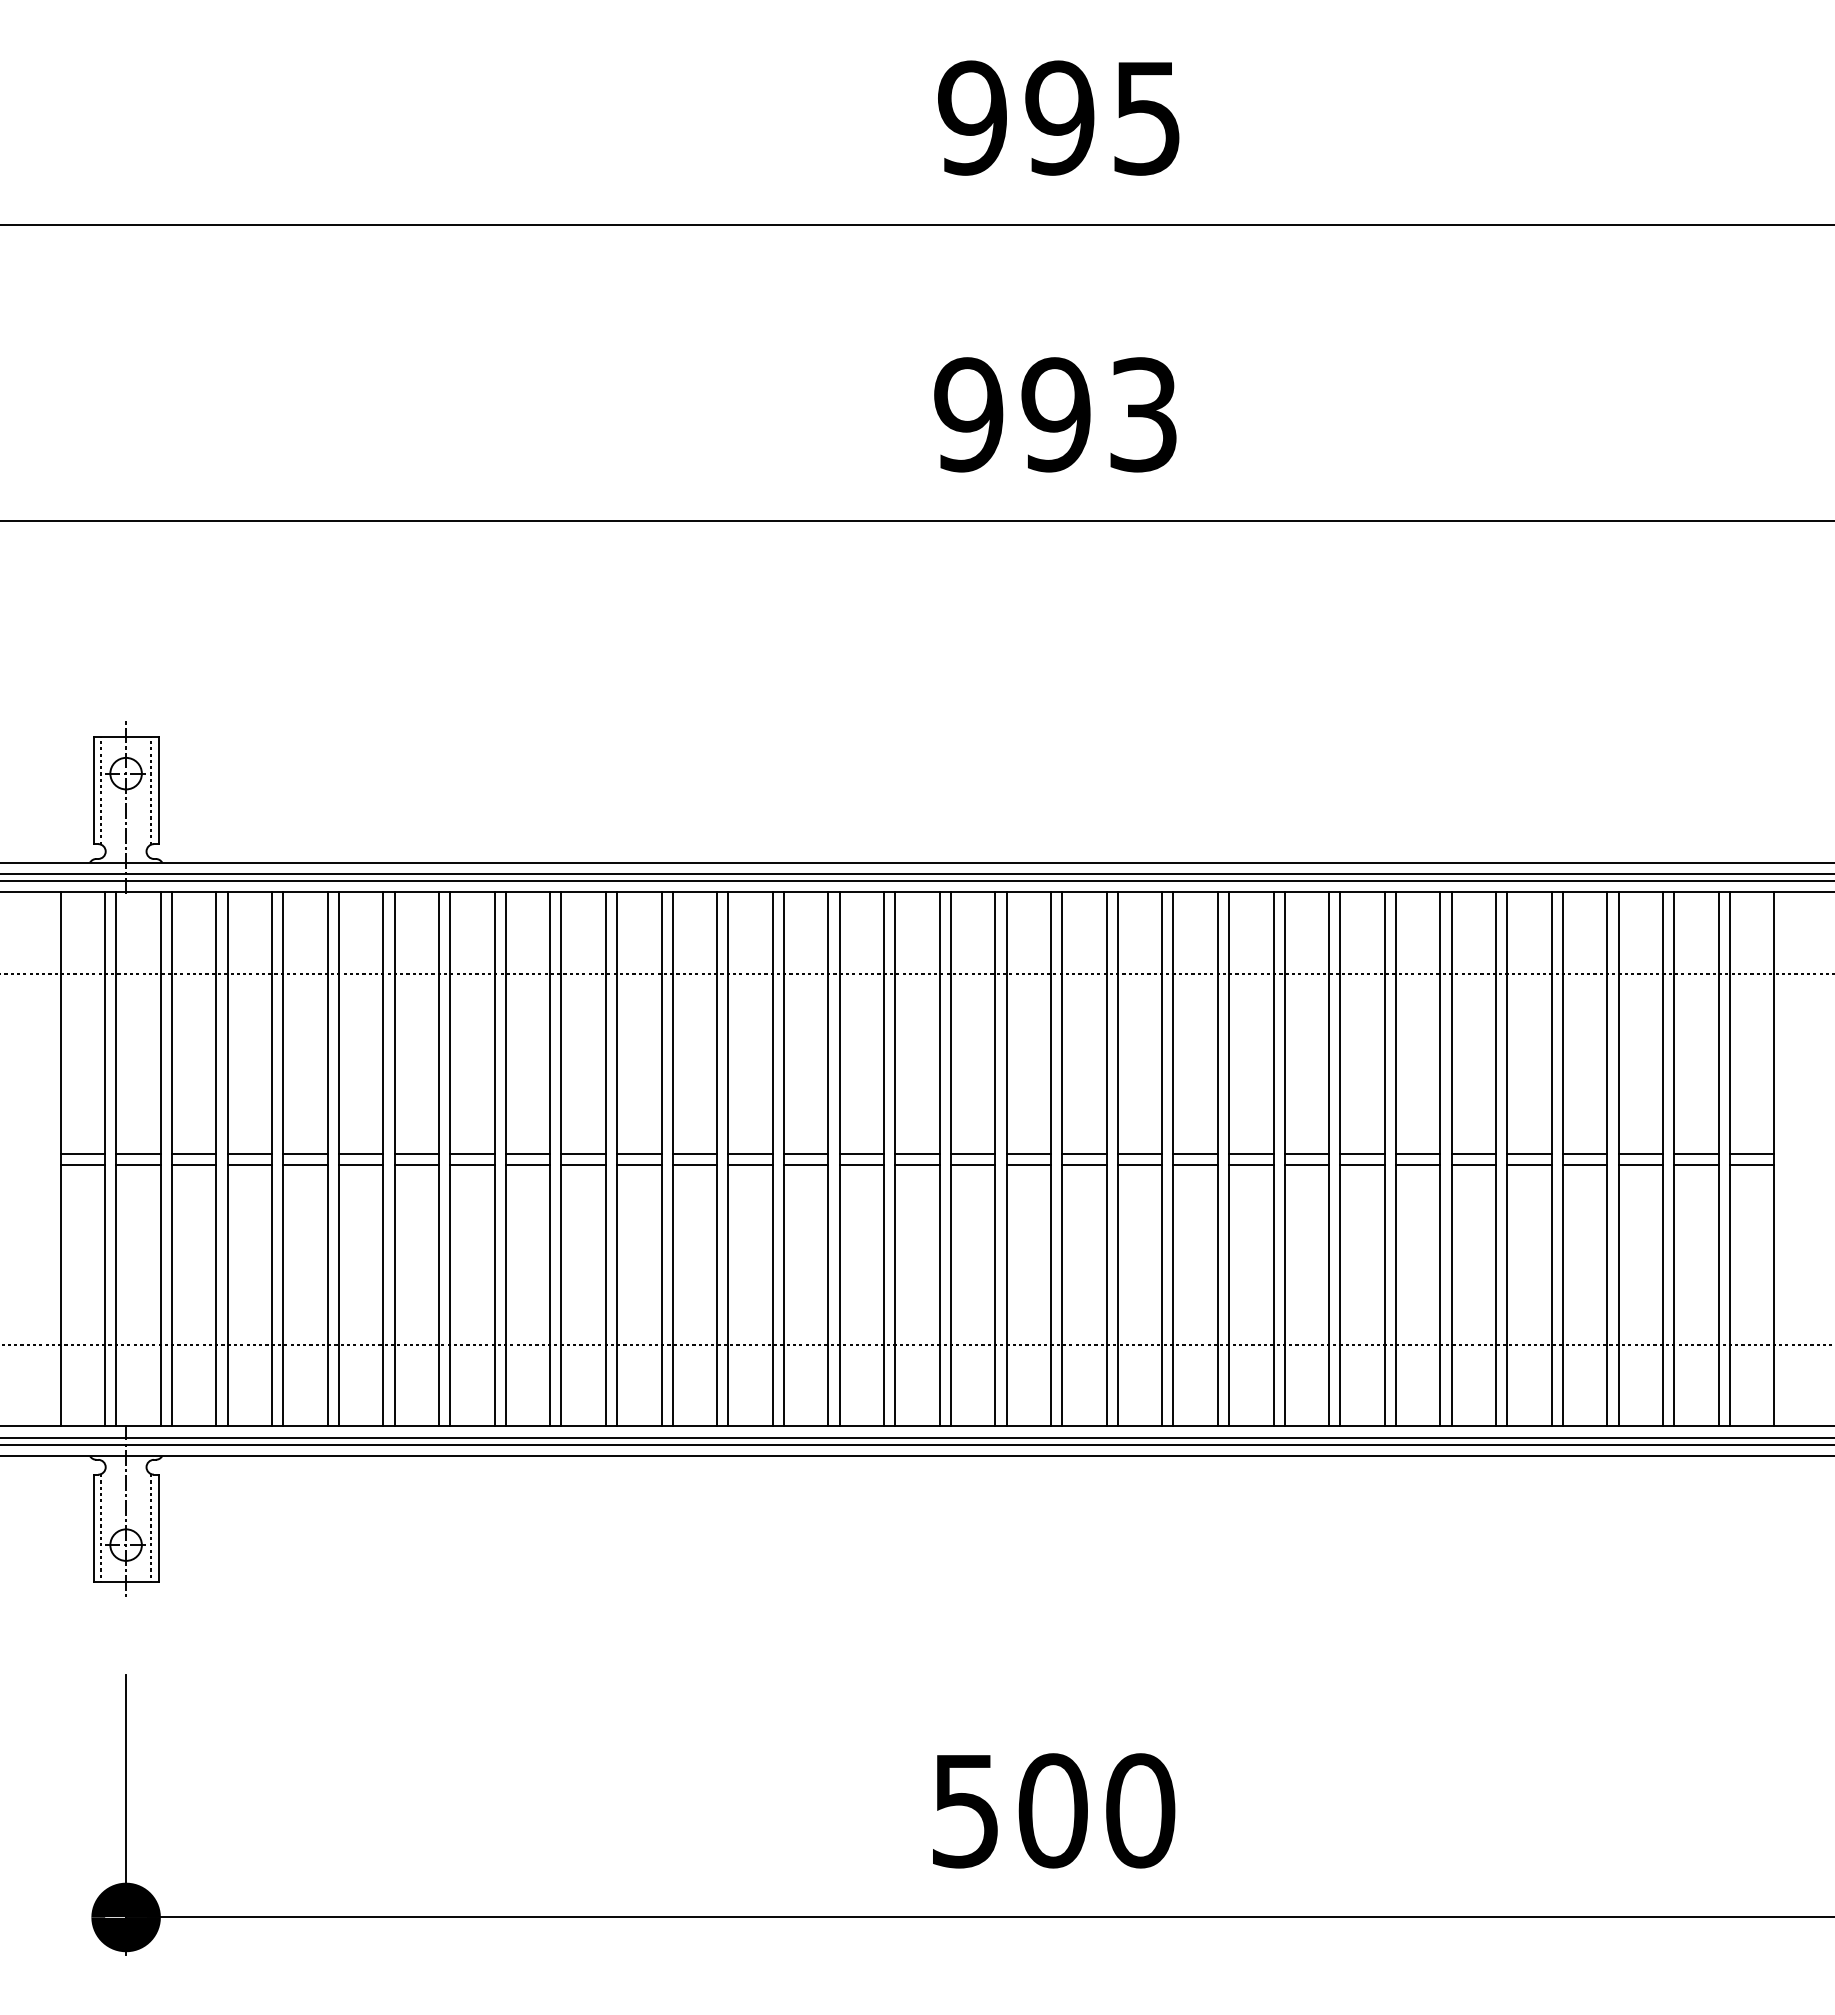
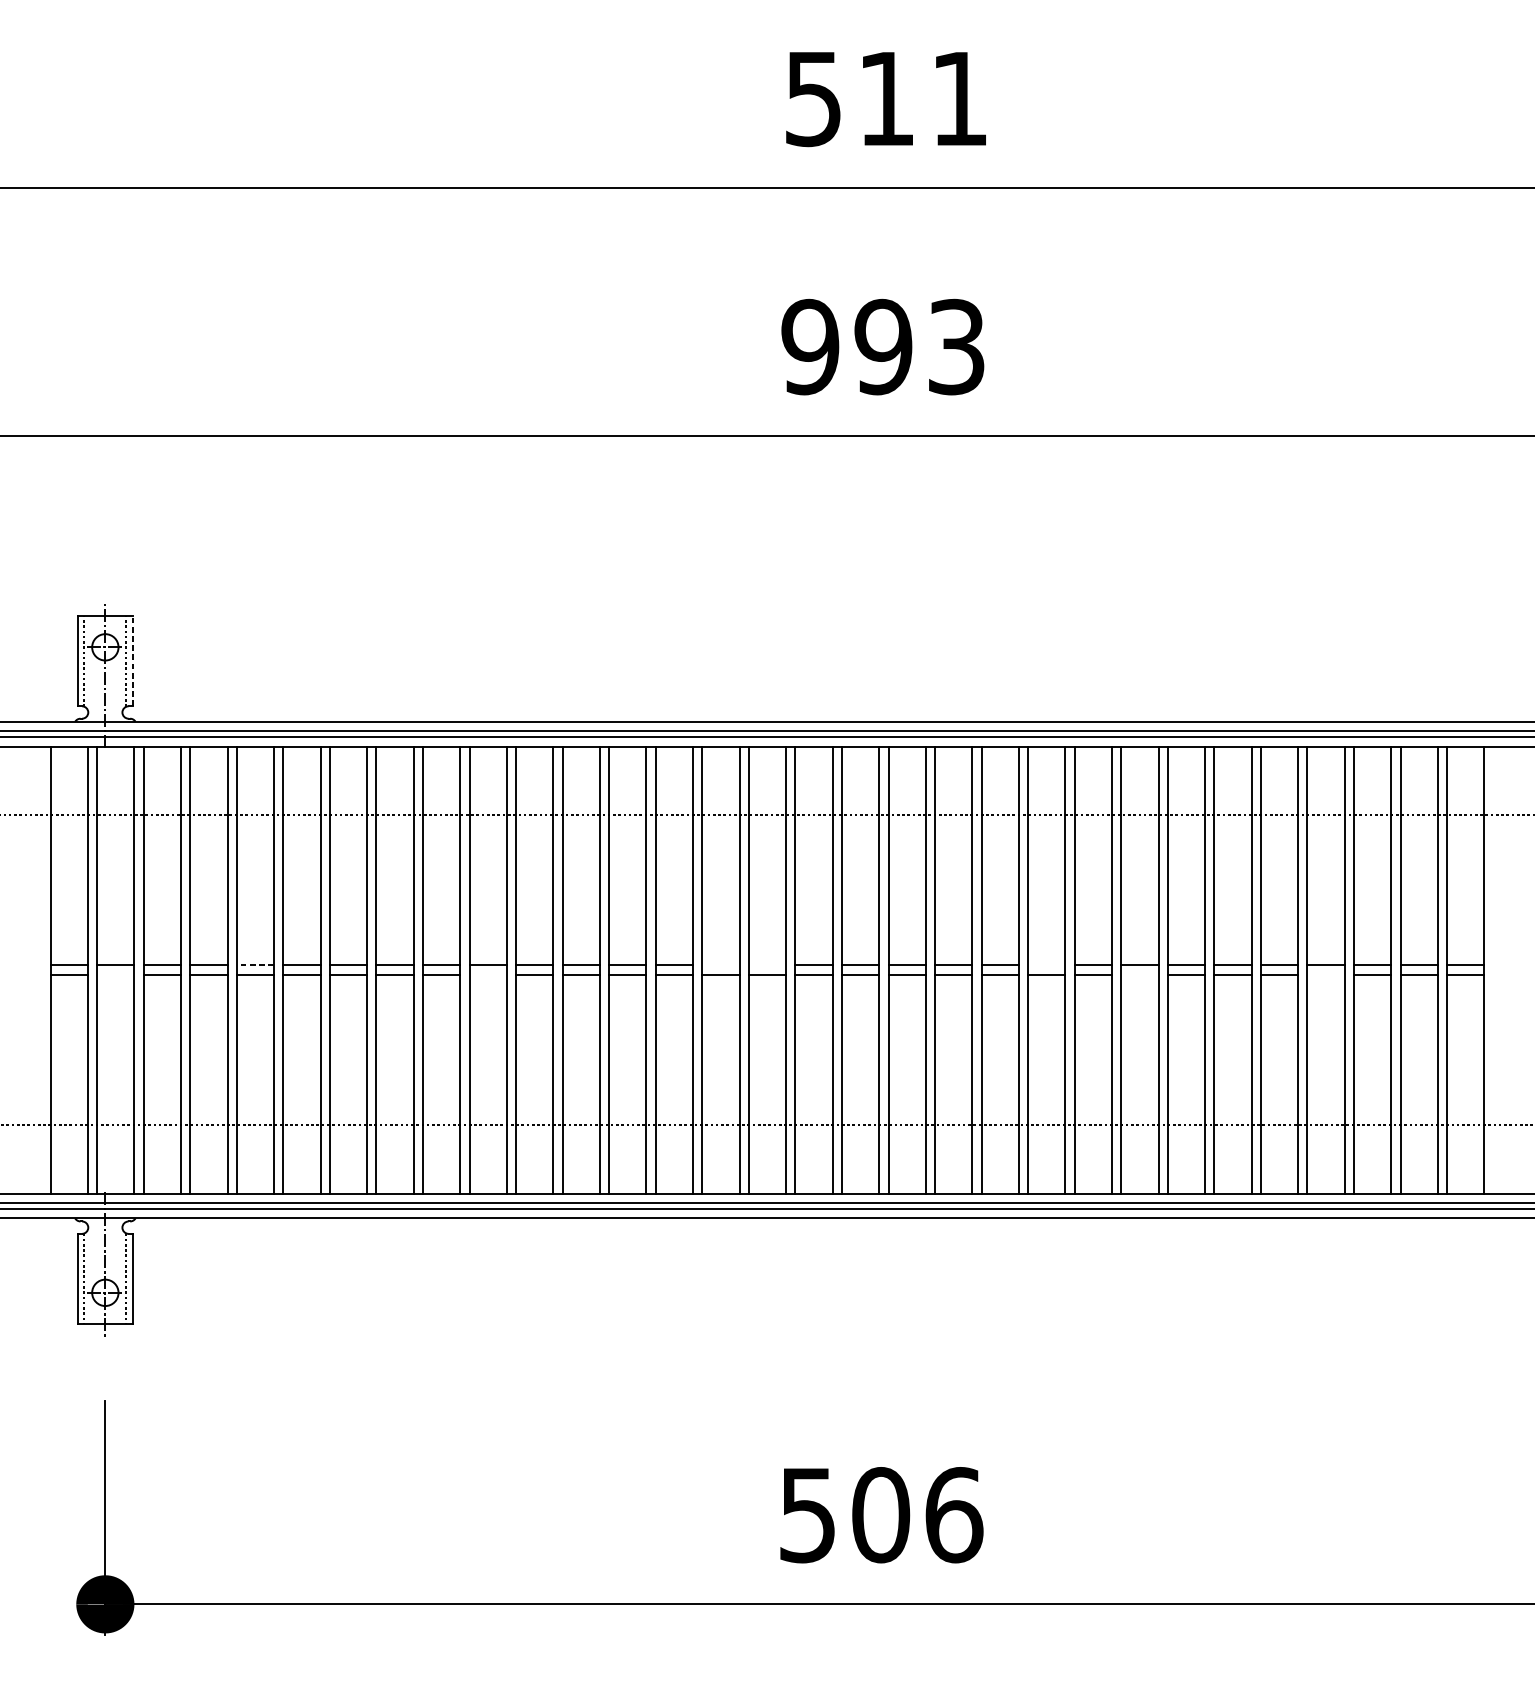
text: (1058, 117) -> (885, 98), 995 -> 511
line: (158, 790) -> (132, 661), solid -> dashed
line: (305, 1153) -> (255, 965), solid -> dashed
line: (861, 1153) -> (720, 965), removed
line: (917, 1153) -> (767, 965), removed
line: (1251, 1153) -> (1046, 965), removed
line: (138, 1164) -> (115, 974), removed
line: (583, 1164) -> (488, 974), removed
line: (1362, 1164) -> (1139, 974), removed
line: (1584, 1164) -> (1325, 974), removed
text: (1140, 1810) -> (954, 1514), 500 -> 506

